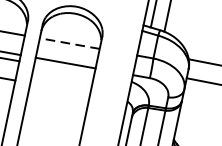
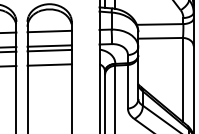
line: (69, 43) -> (49, 31), dashed -> solid
line: (64, 69) -> (49, 50), added
line: (60, 87) -> (49, 64), added

